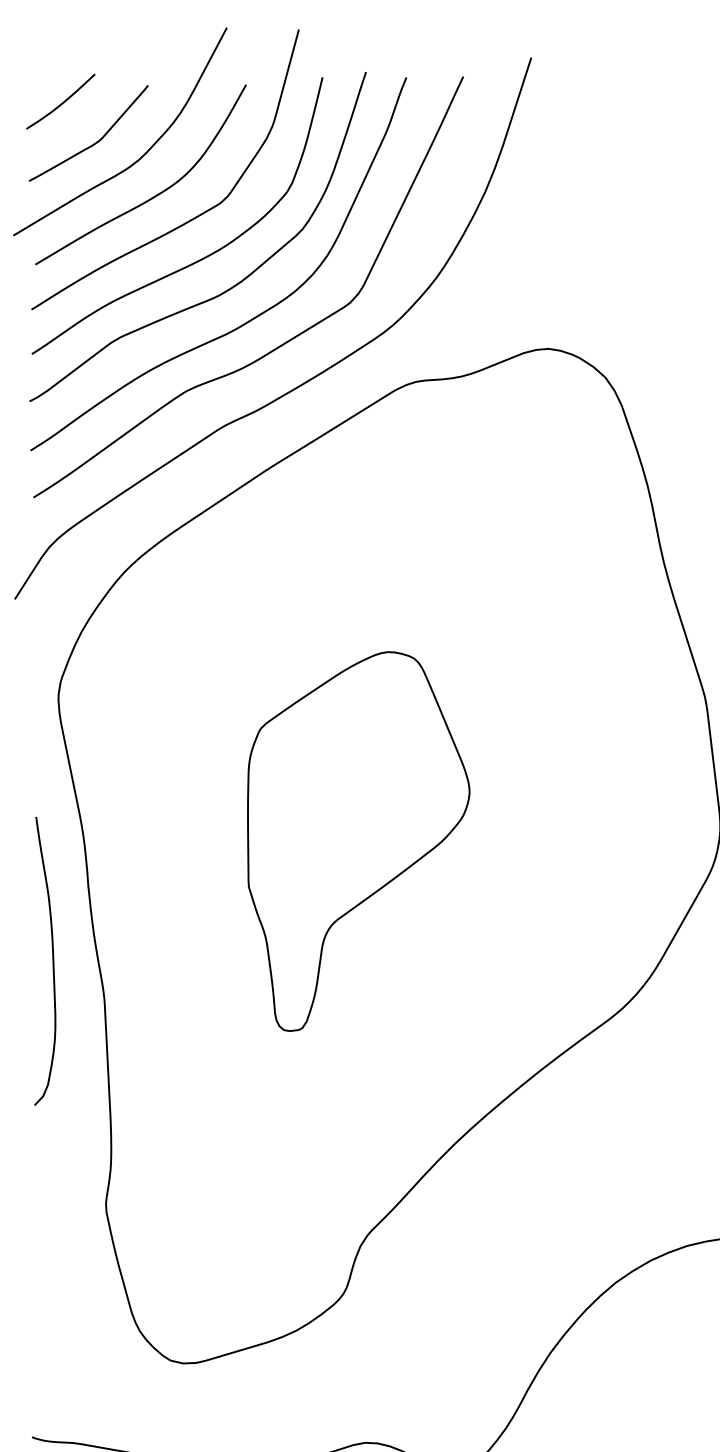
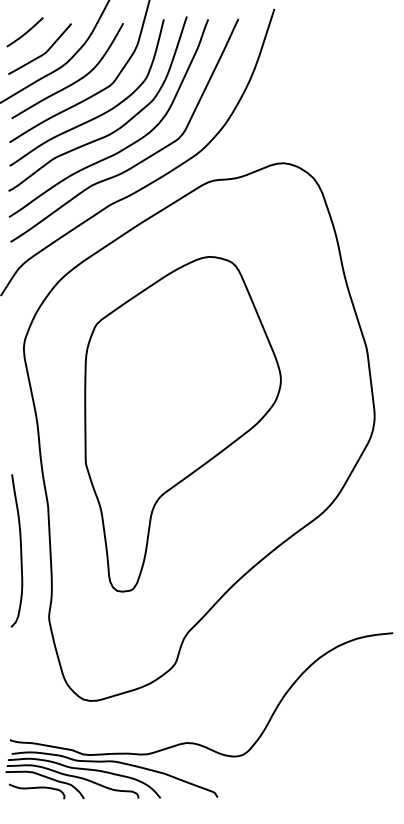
part: (357, 841) -> (182, 424), size x1.67
curve: (52, 960) -> (20, 550), moved

